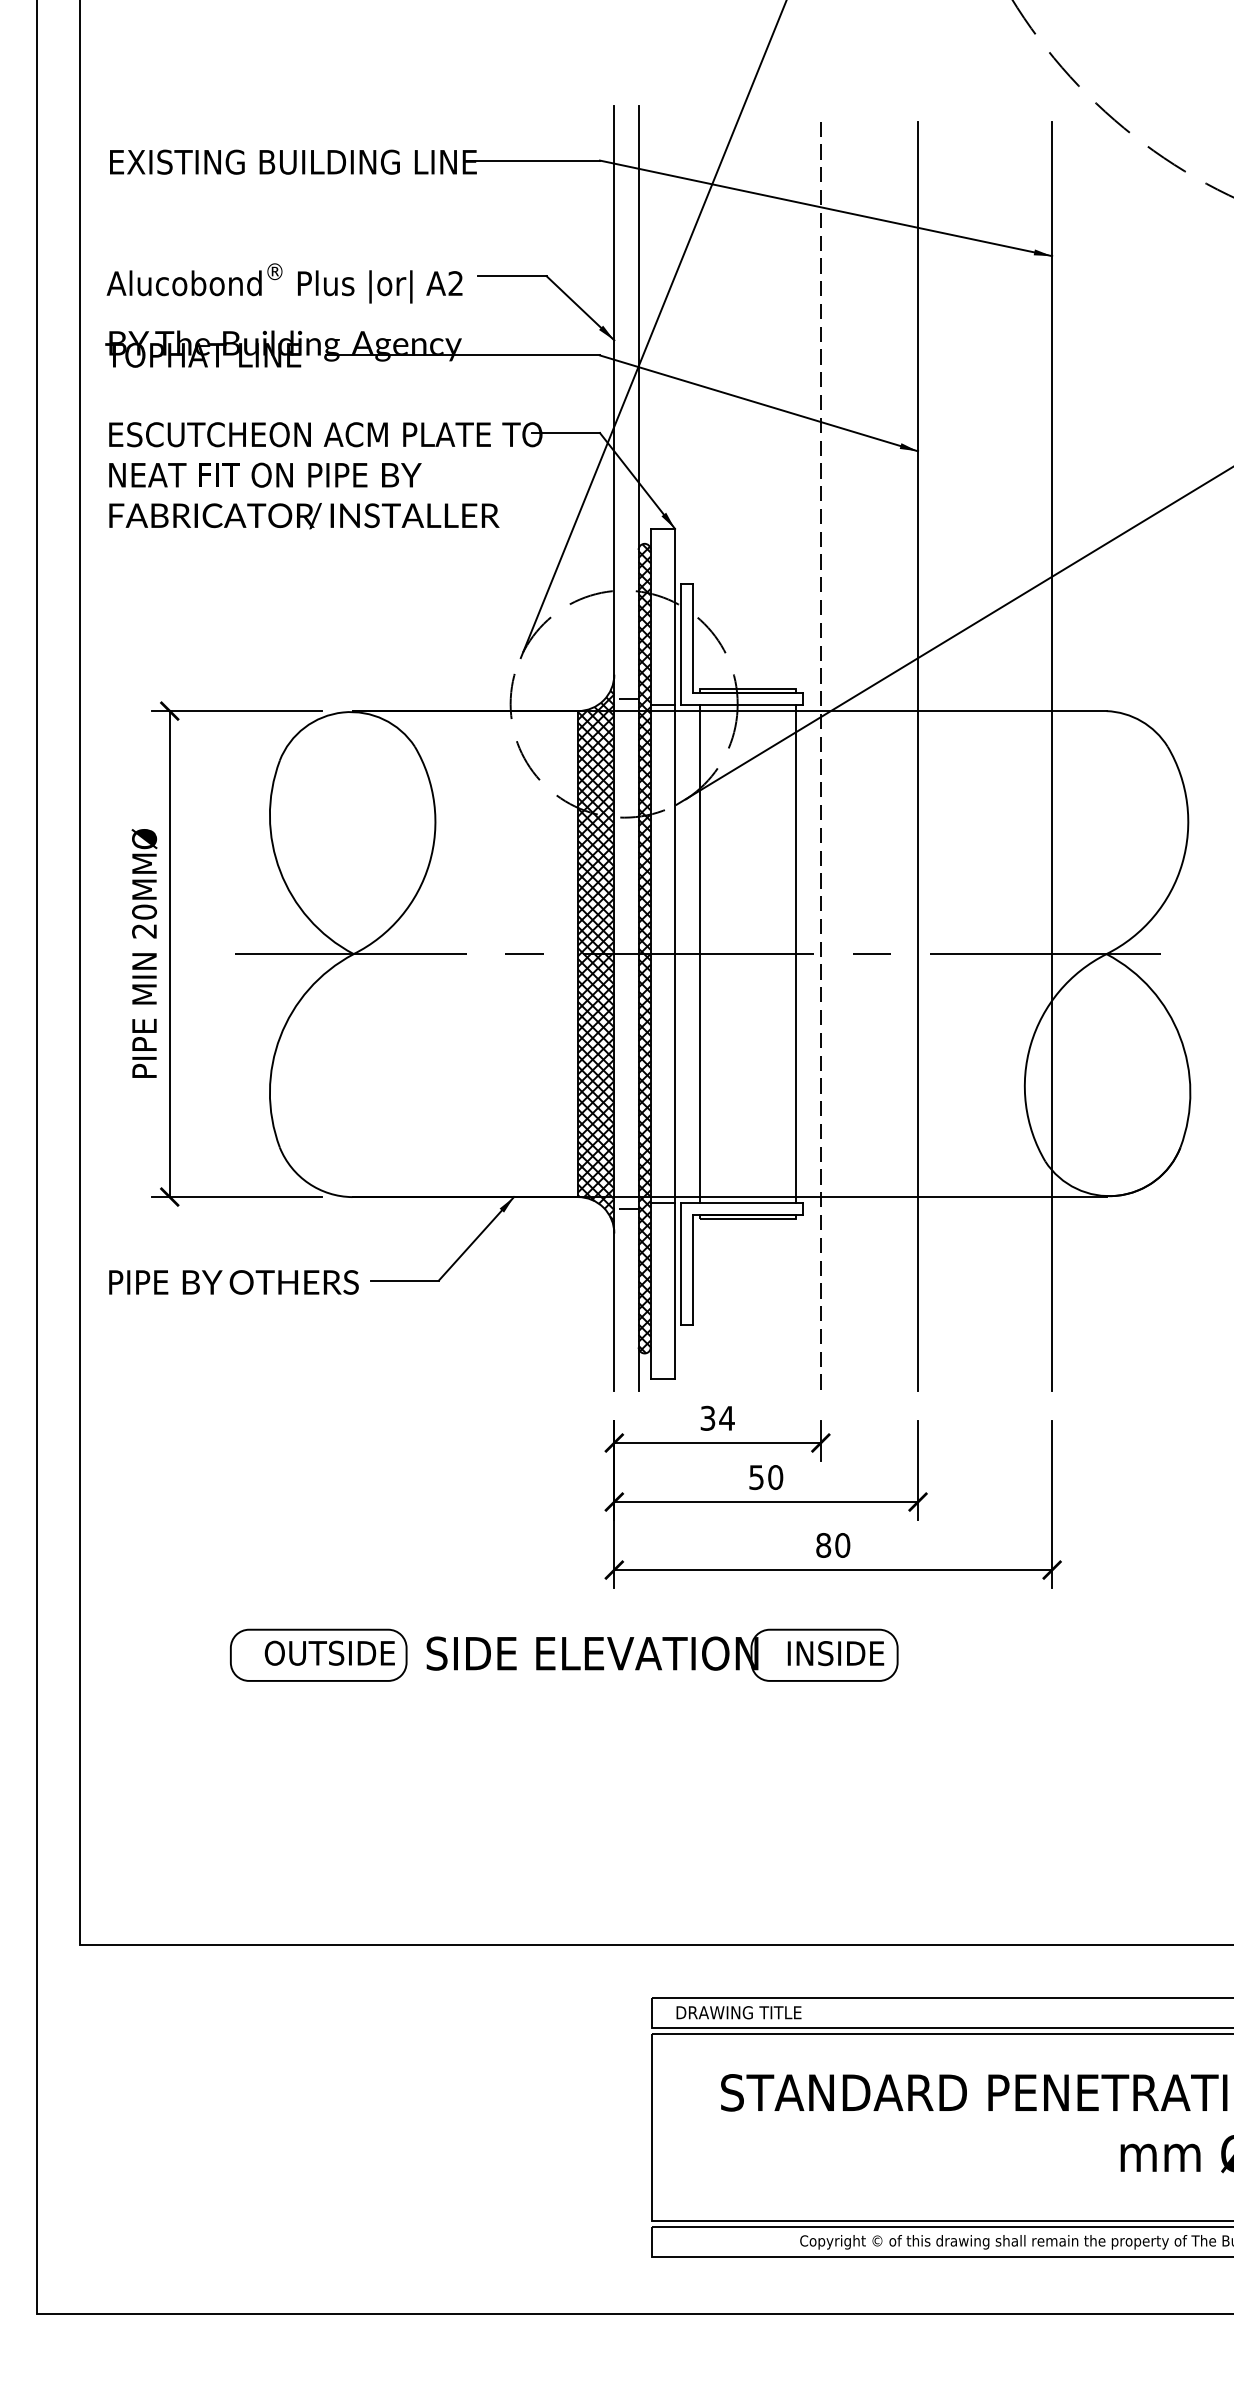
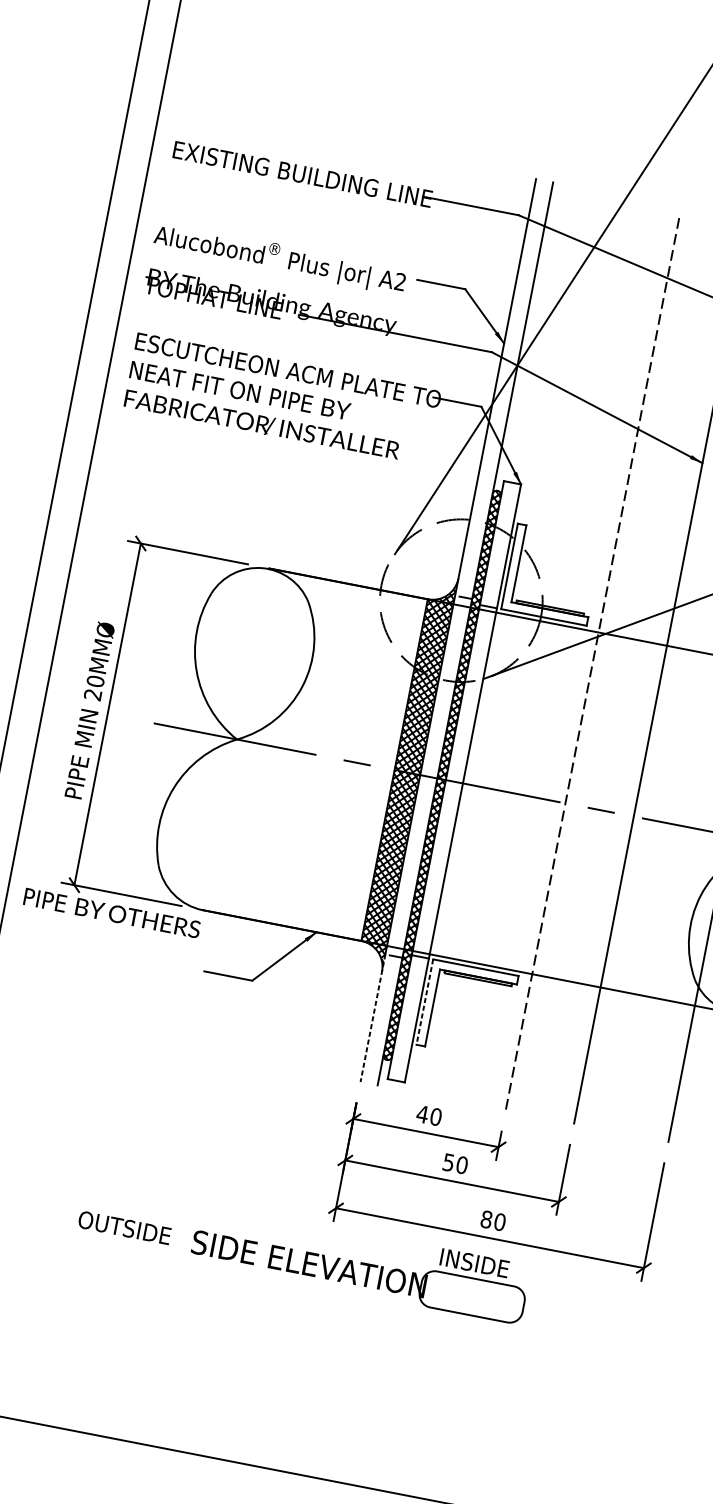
line: (700, 954) -> (480, 787), removed
line: (795, 954) -> (547, 800), removed
line: (681, 1263) -> (425, 1001), solid -> dashed
text: (233, 1282) -> (111, 913), moved
line: (614, 1299) -> (373, 1018), solid -> dashed
text: (717, 1417) -> (429, 1115), 34 -> 40
text: (835, 1653) -> (474, 1263), moved
part: (318, 1654) -> (116, 1227), removed

